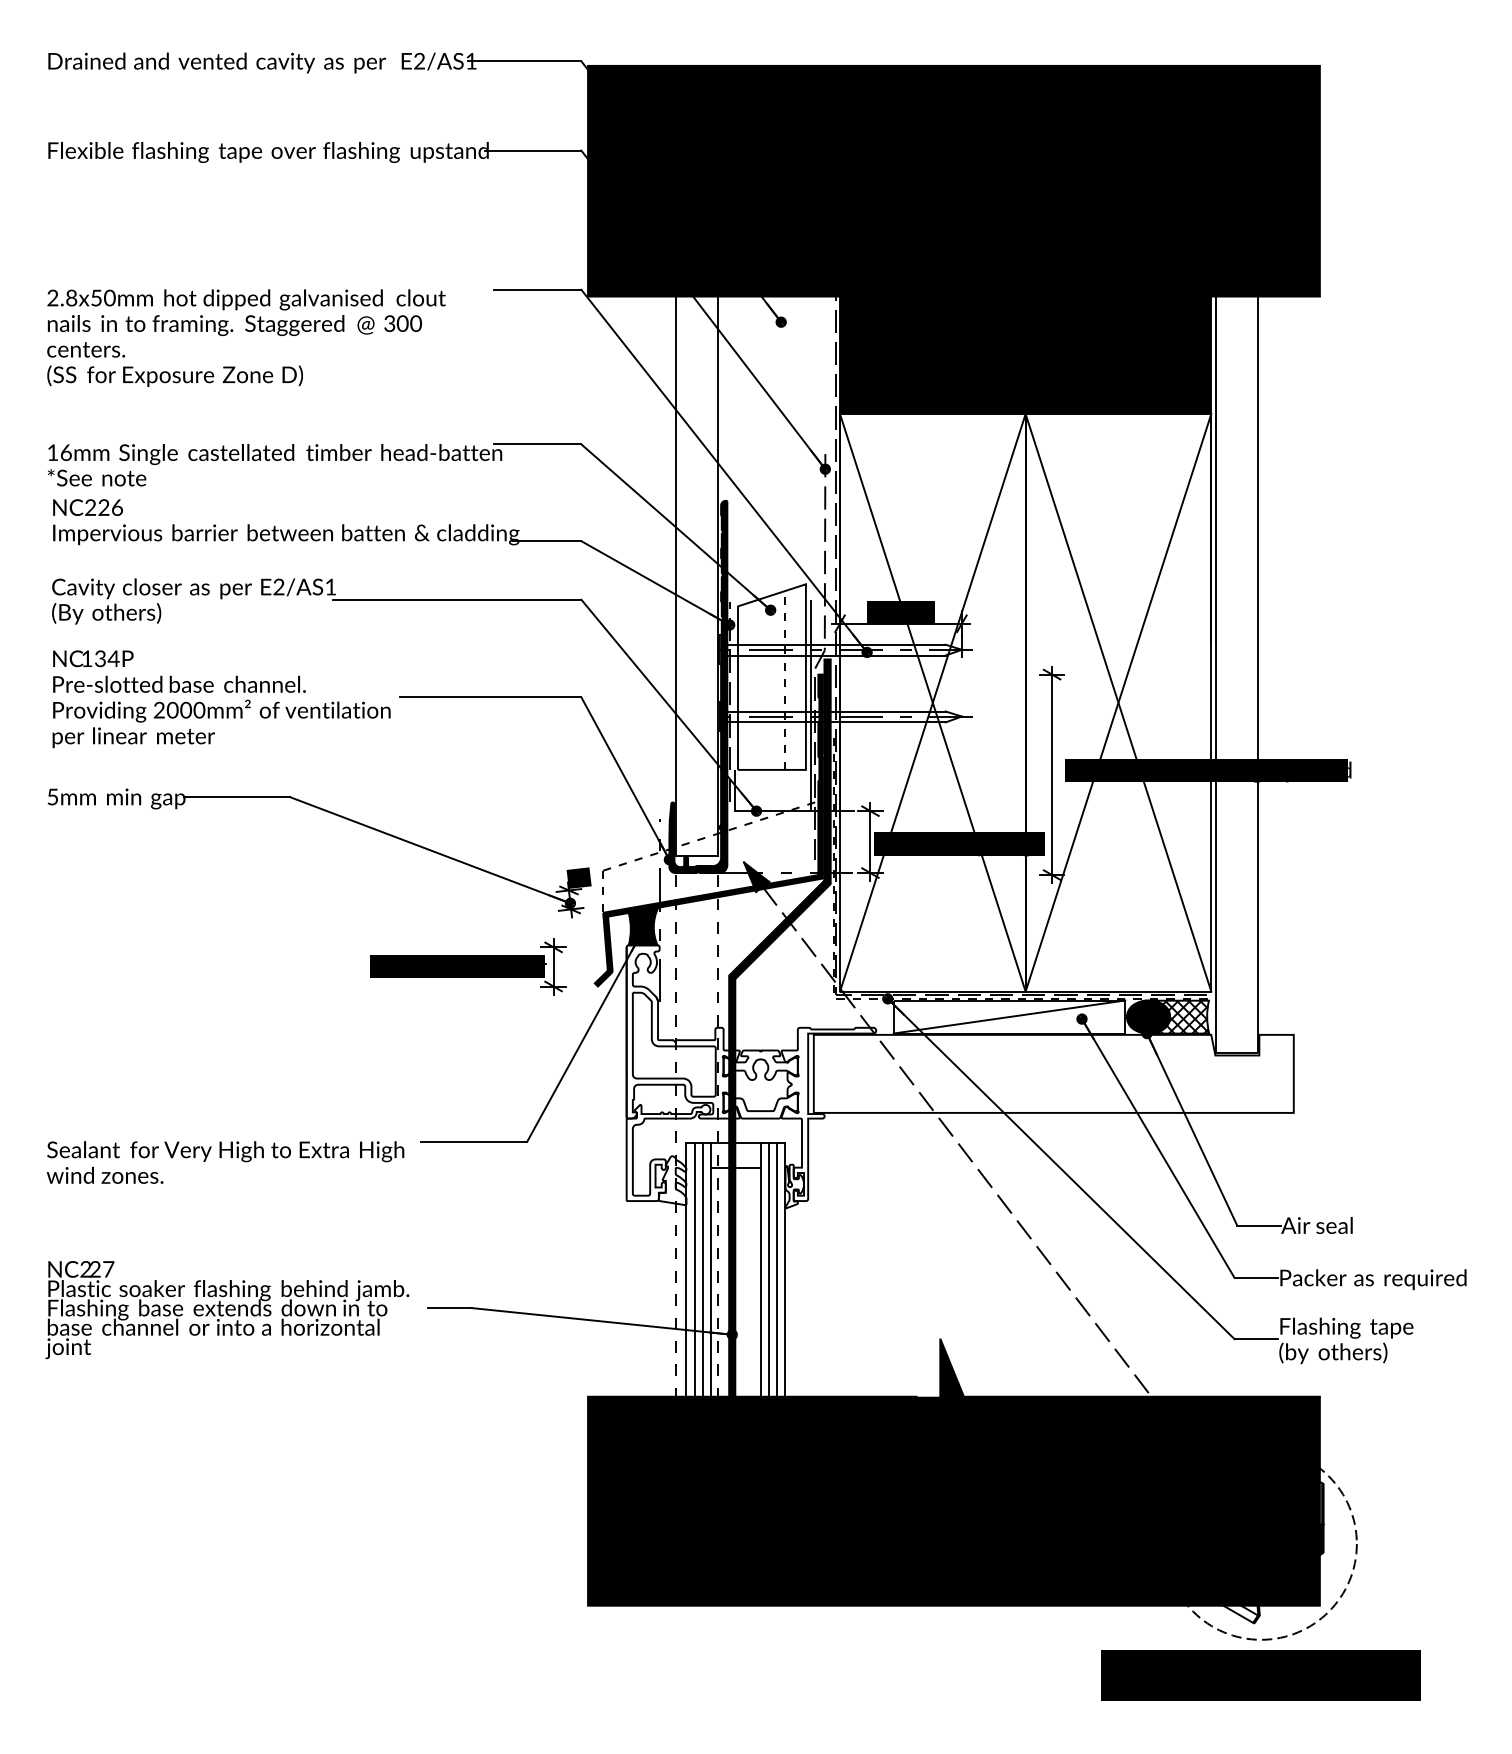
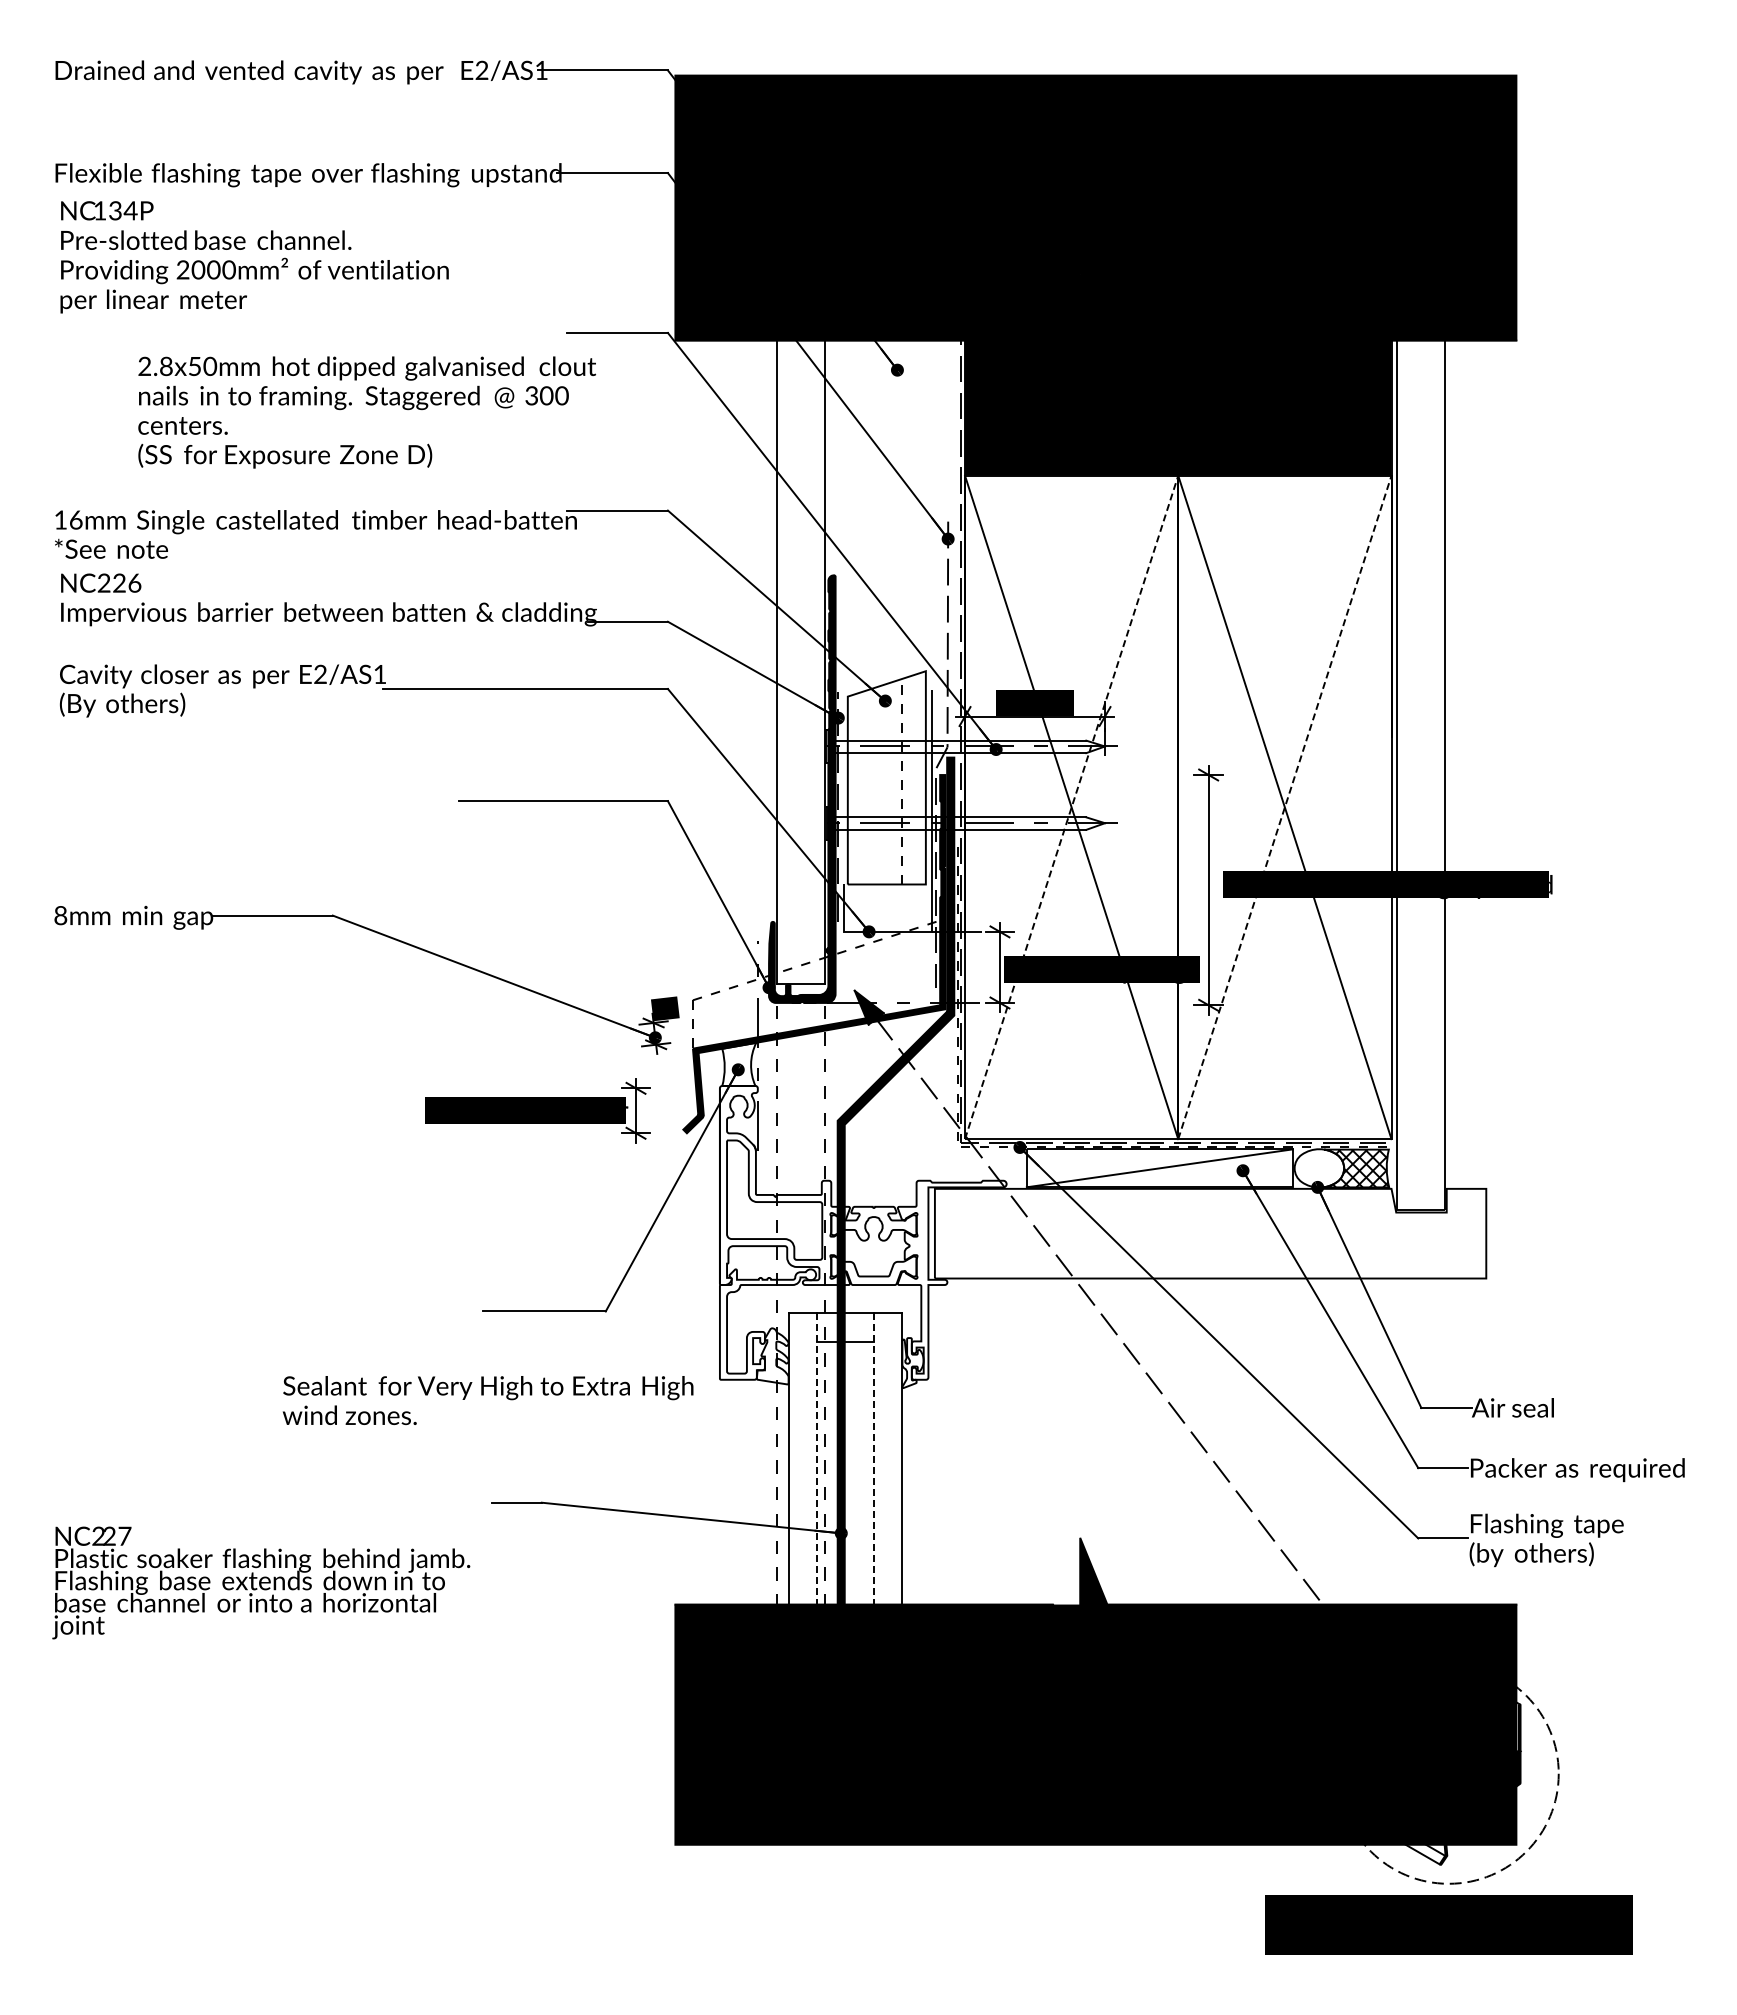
text: (245, 338) -> (366, 412), moved
text: (221, 699) -> (254, 257), moved
line: (932, 702) -> (1071, 806), solid -> dashed
line: (1118, 702) -> (1285, 806), solid -> dashed
text: (52, 796) -> (60, 915), 5mm -> 8mm
fill: (643, 925) -> (739, 1063), removed
fill: (1148, 1017) -> (1319, 1168), removed
text: (224, 1162) -> (487, 1400), moved
line: (695, 1274) -> (798, 1464), removed
line: (702, 1274) -> (807, 1464), removed
line: (769, 1274) -> (883, 1464), removed
line: (776, 1274) -> (892, 1464), removed
line: (711, 1275) -> (817, 1465), solid -> dashed
line: (760, 1275) -> (873, 1465), solid -> dashed
text: (227, 1309) -> (261, 1582), moved

